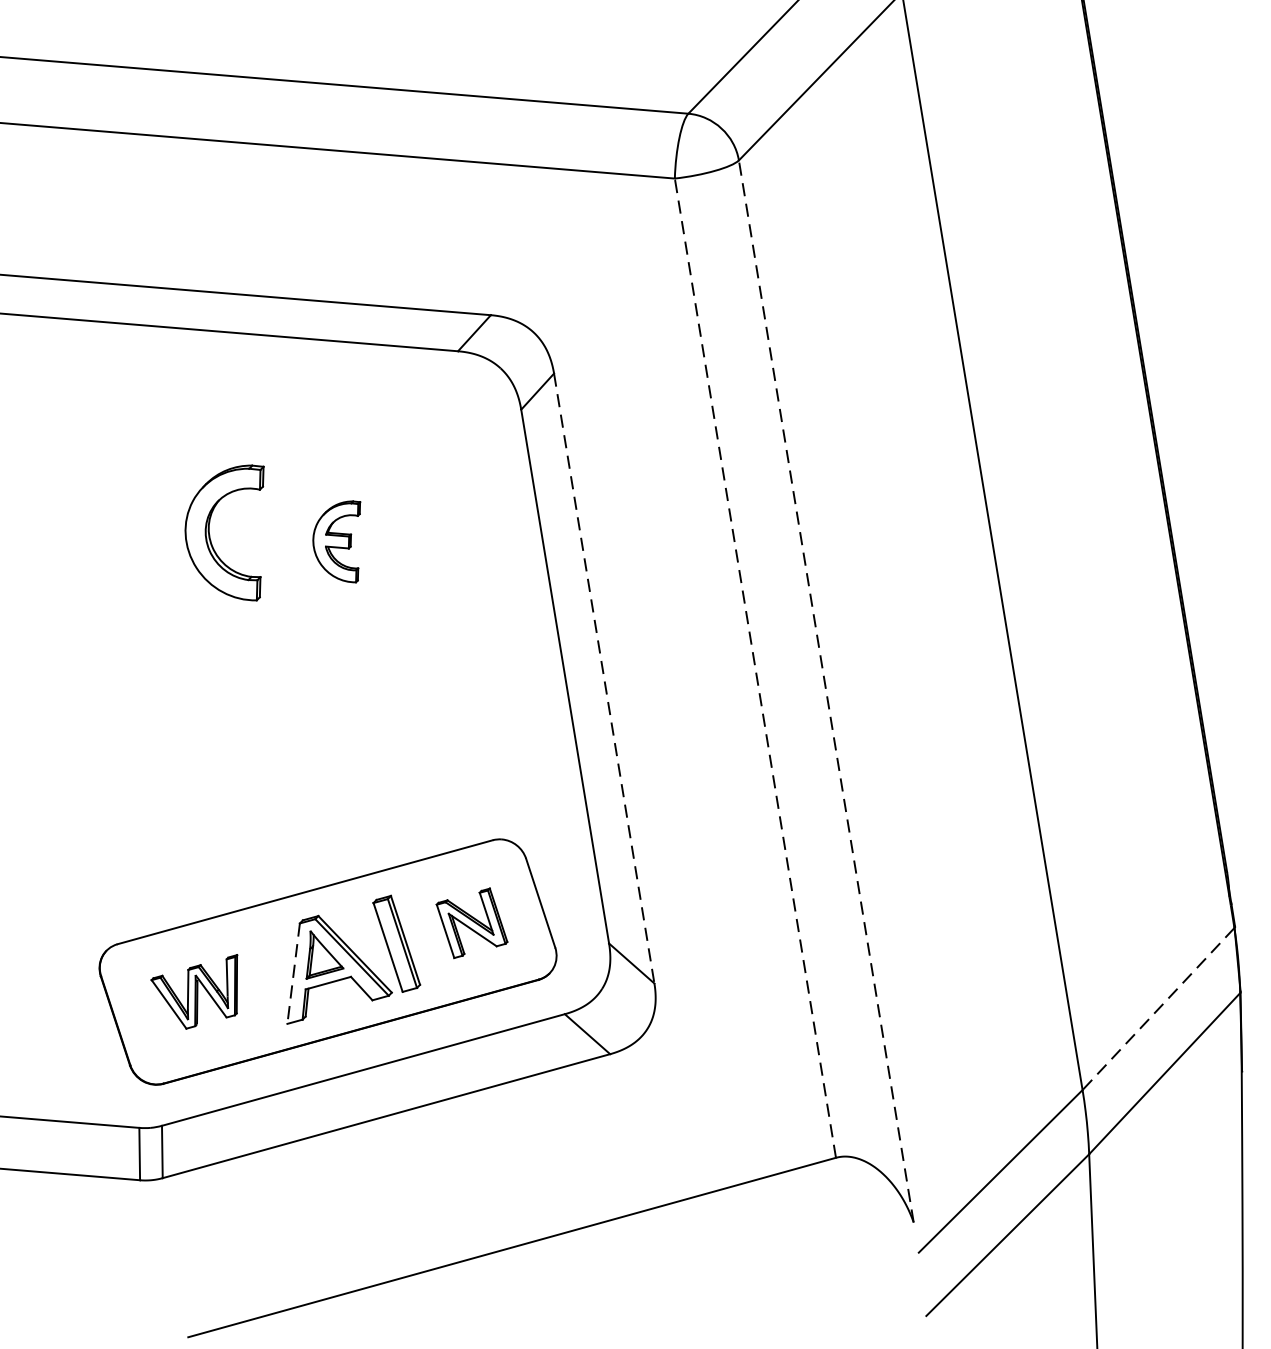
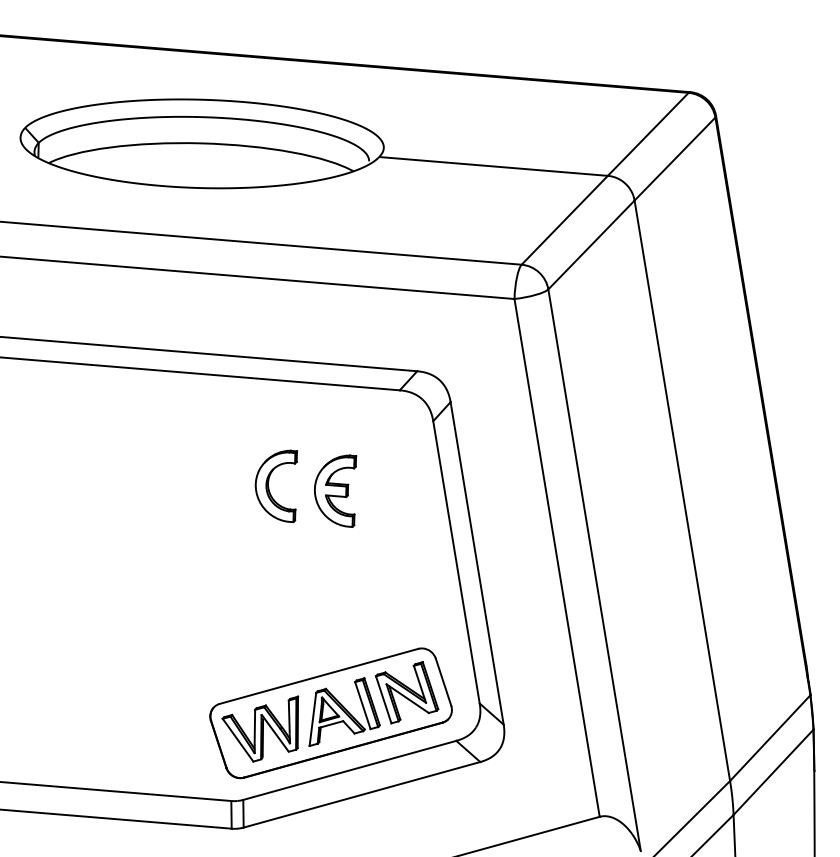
part: (336, 540) -> (335, 490), size x1.67
line: (756, 667) -> (557, 557), dashed -> solid
line: (604, 678) -> (477, 563), dashed -> solid
line: (826, 691) -> (594, 570), dashed -> solid
part: (472, 922) -> (407, 692), size x1.67
line: (292, 973) -> (312, 719), dashed -> solid
part: (194, 990) -> (260, 728), size x1.67
line: (1158, 1009) -> (770, 738), dashed -> solid

